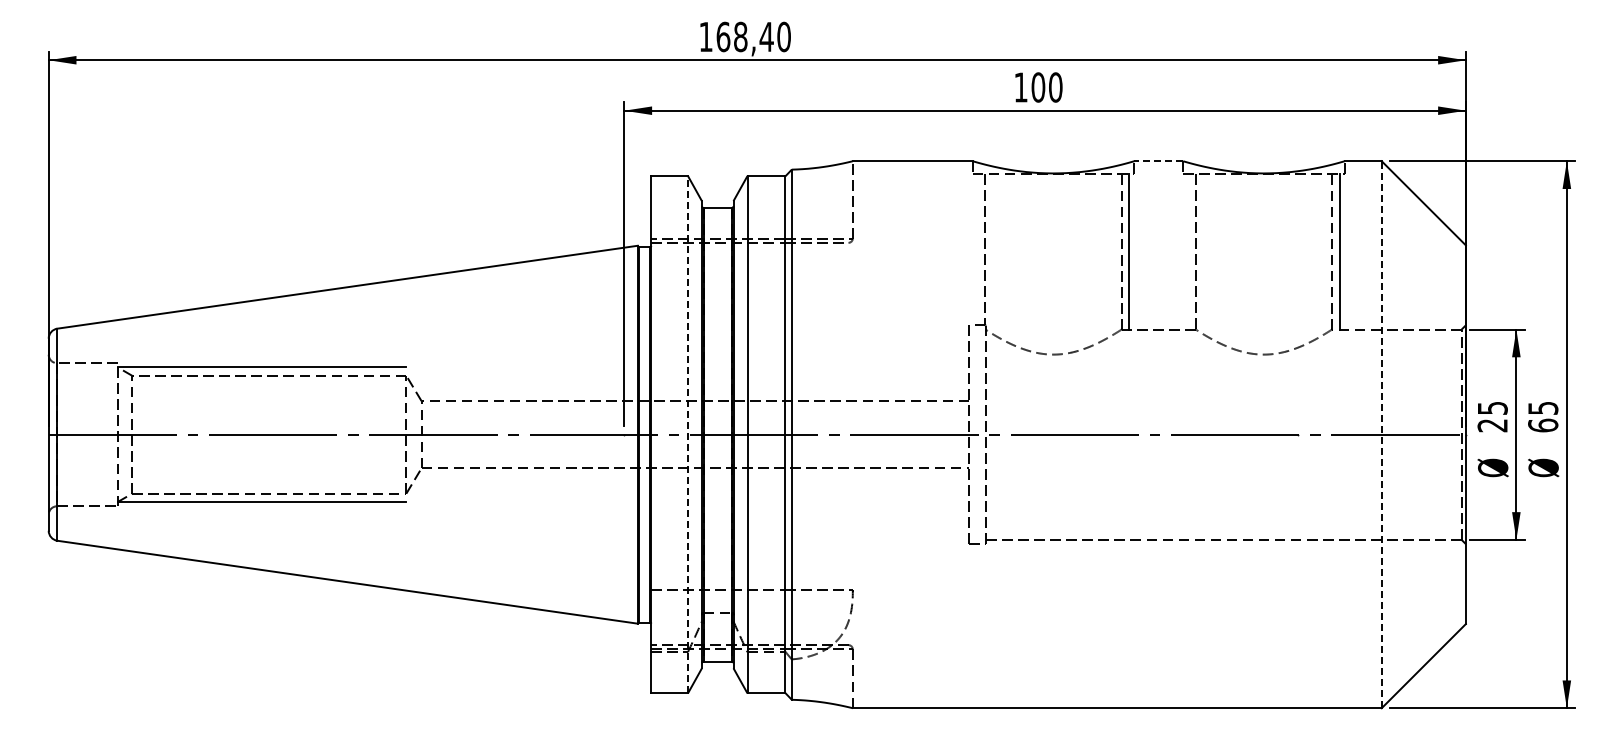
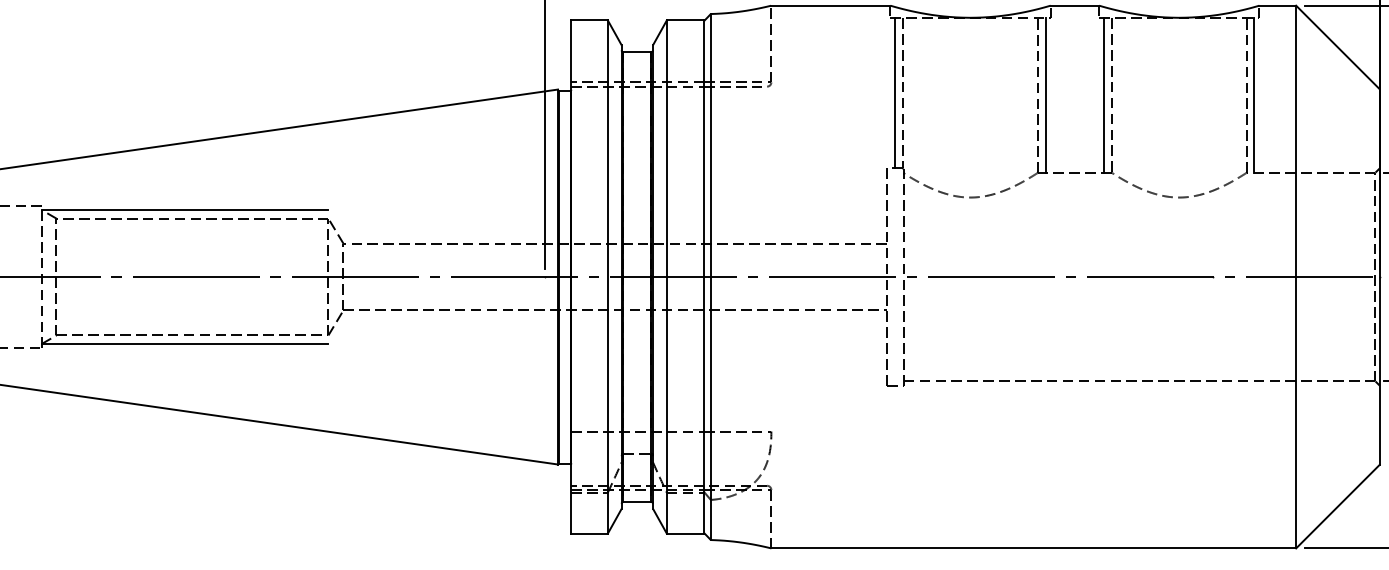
line: (1158, 161) -> (1074, 5), dashed -> solid
line: (977, 249) -> (895, 93), added
line: (1188, 251) -> (1104, 95), added
line: (687, 434) -> (607, 276), dashed -> solid
line: (1381, 434) -> (1295, 276), dashed -> solid

